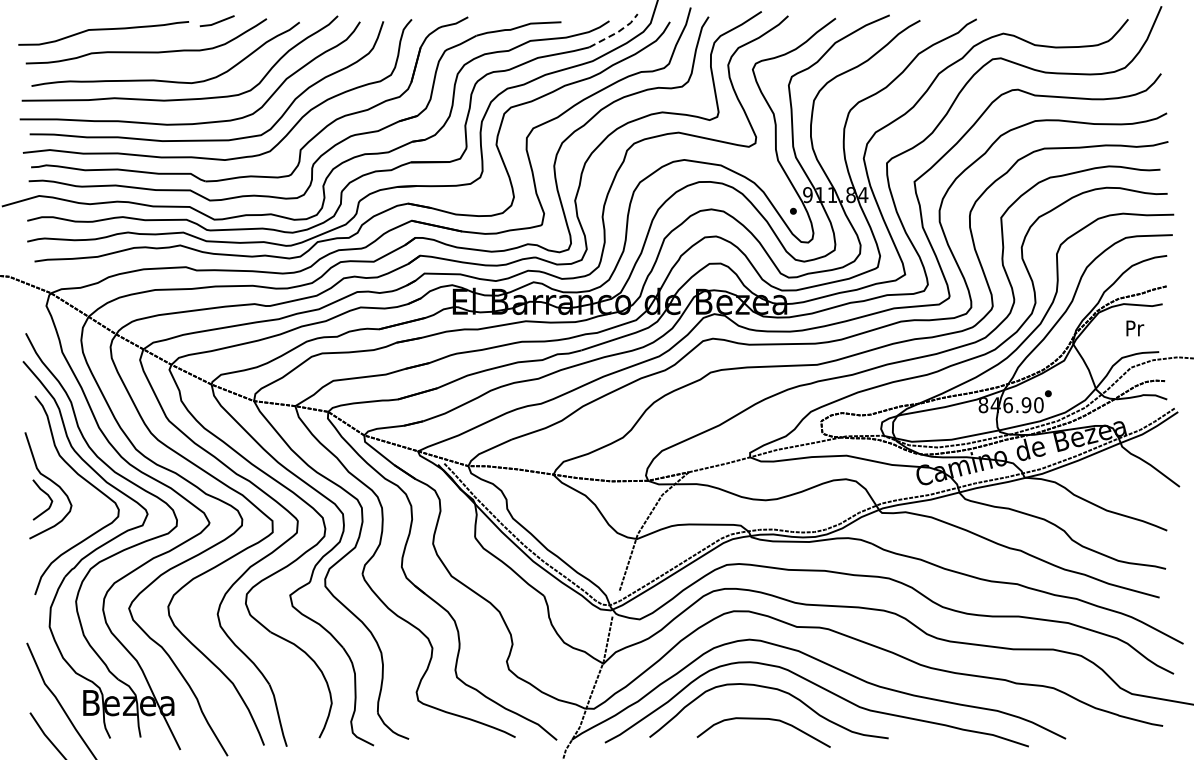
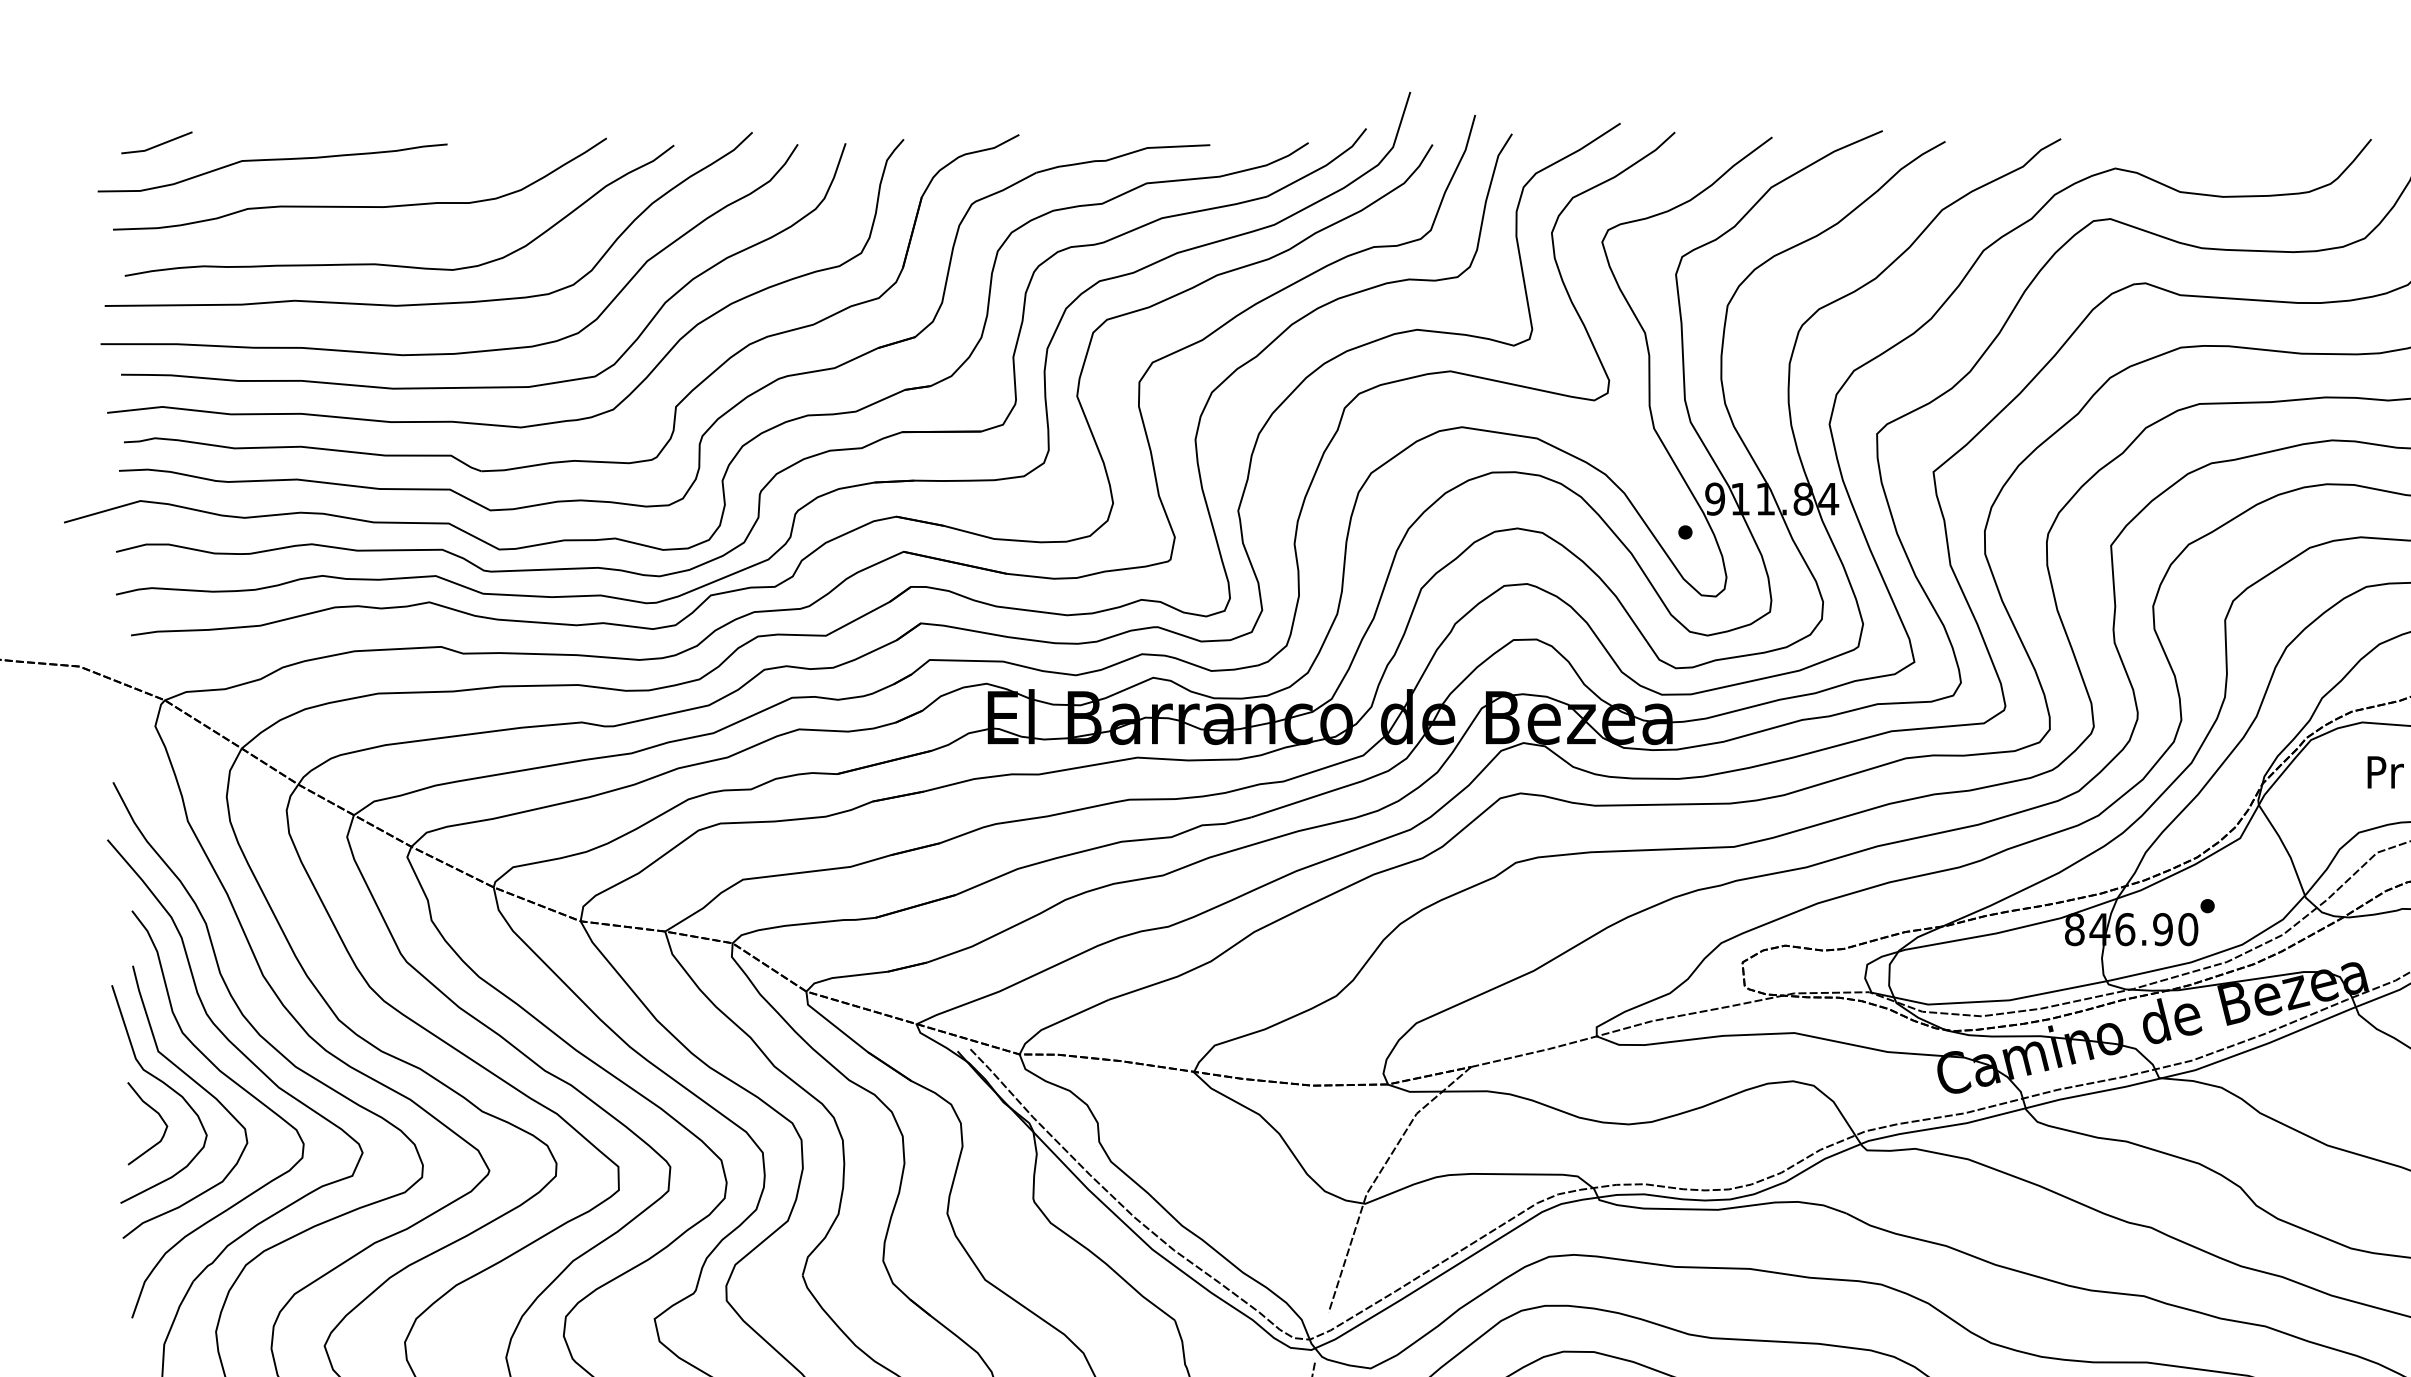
line: (217, 21) -> (157, 143), moved
line: (617, 32) -> (1325, 166), dashed -> solid
curve: (66, 481) -> (196, 1085), added

